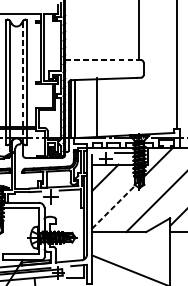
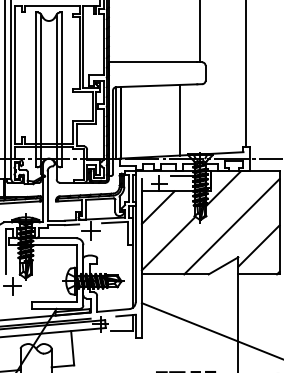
line: (101, 60) -> (153, 62), dashed -> solid
line: (23, 82) -> (57, 90), dashed -> solid
line: (96, 106) -> (179, 119), moved
line: (113, 207) -> (168, 243), dashed -> solid

